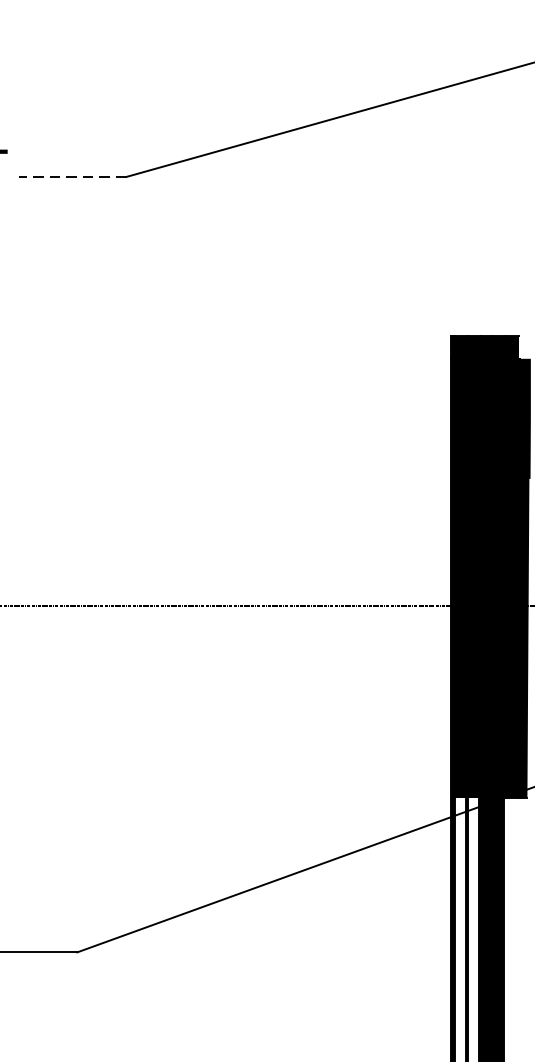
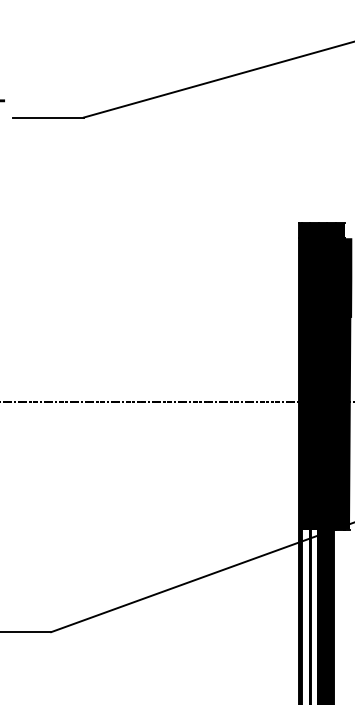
line: (73, 176) -> (48, 117), dashed -> solid

